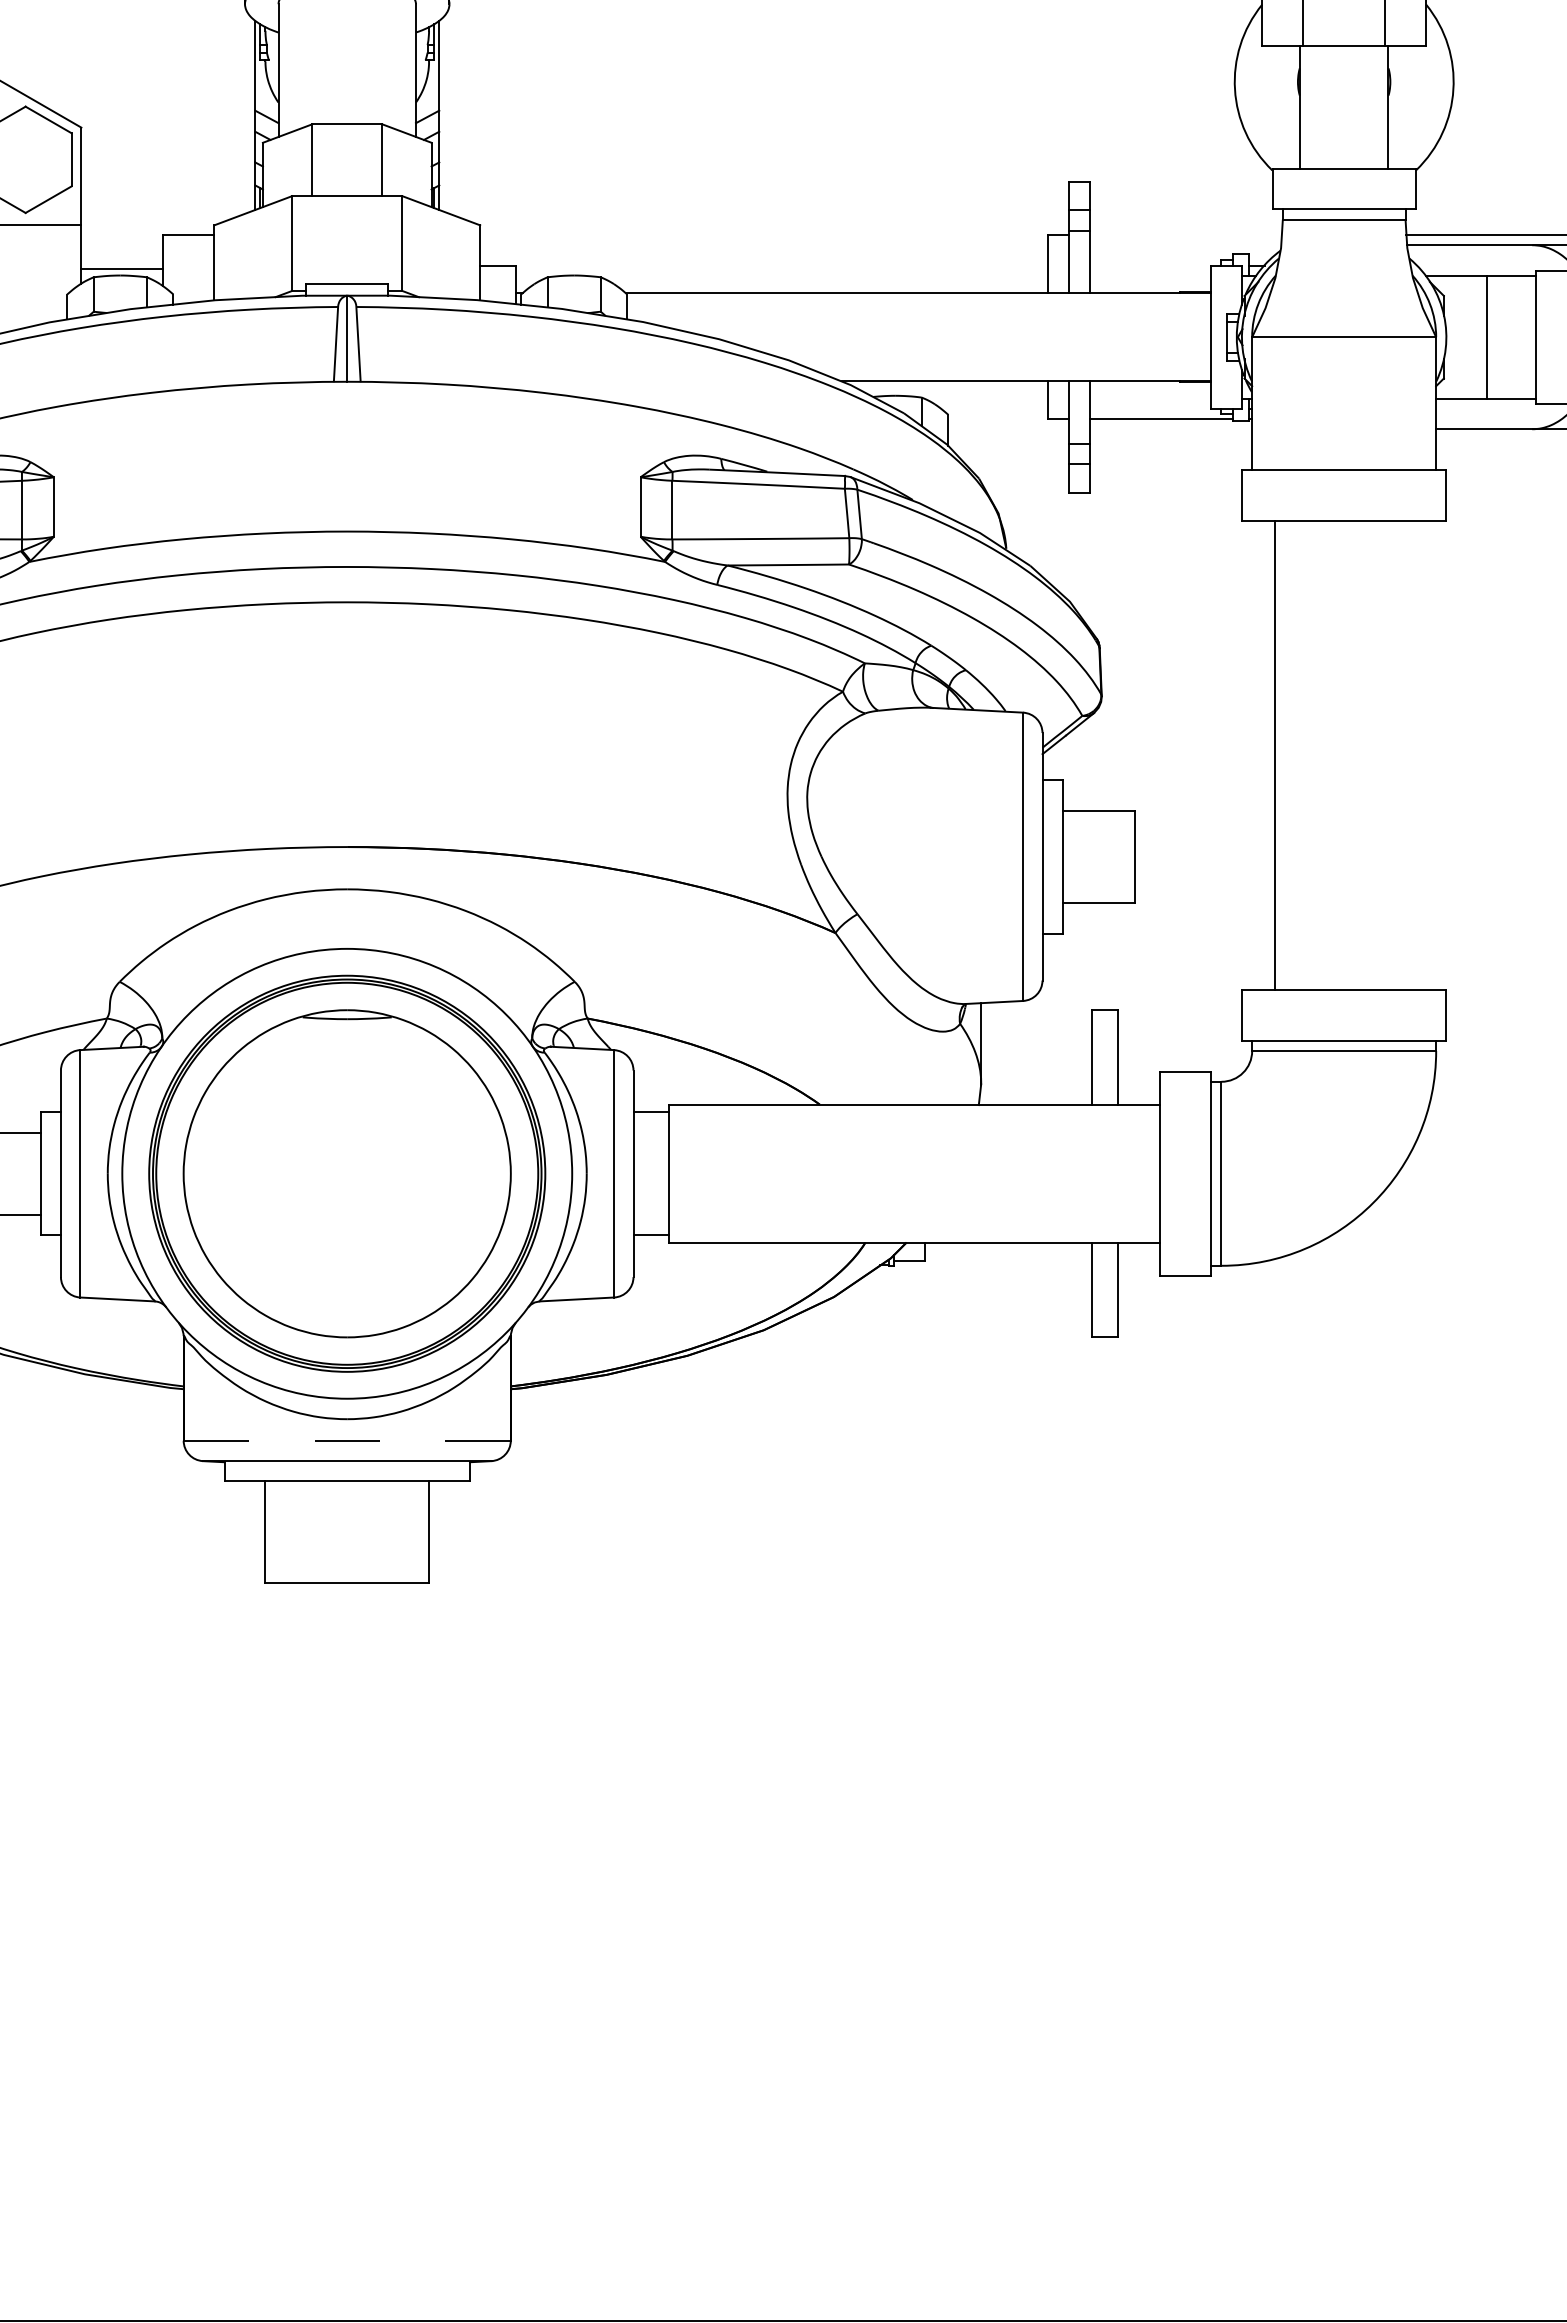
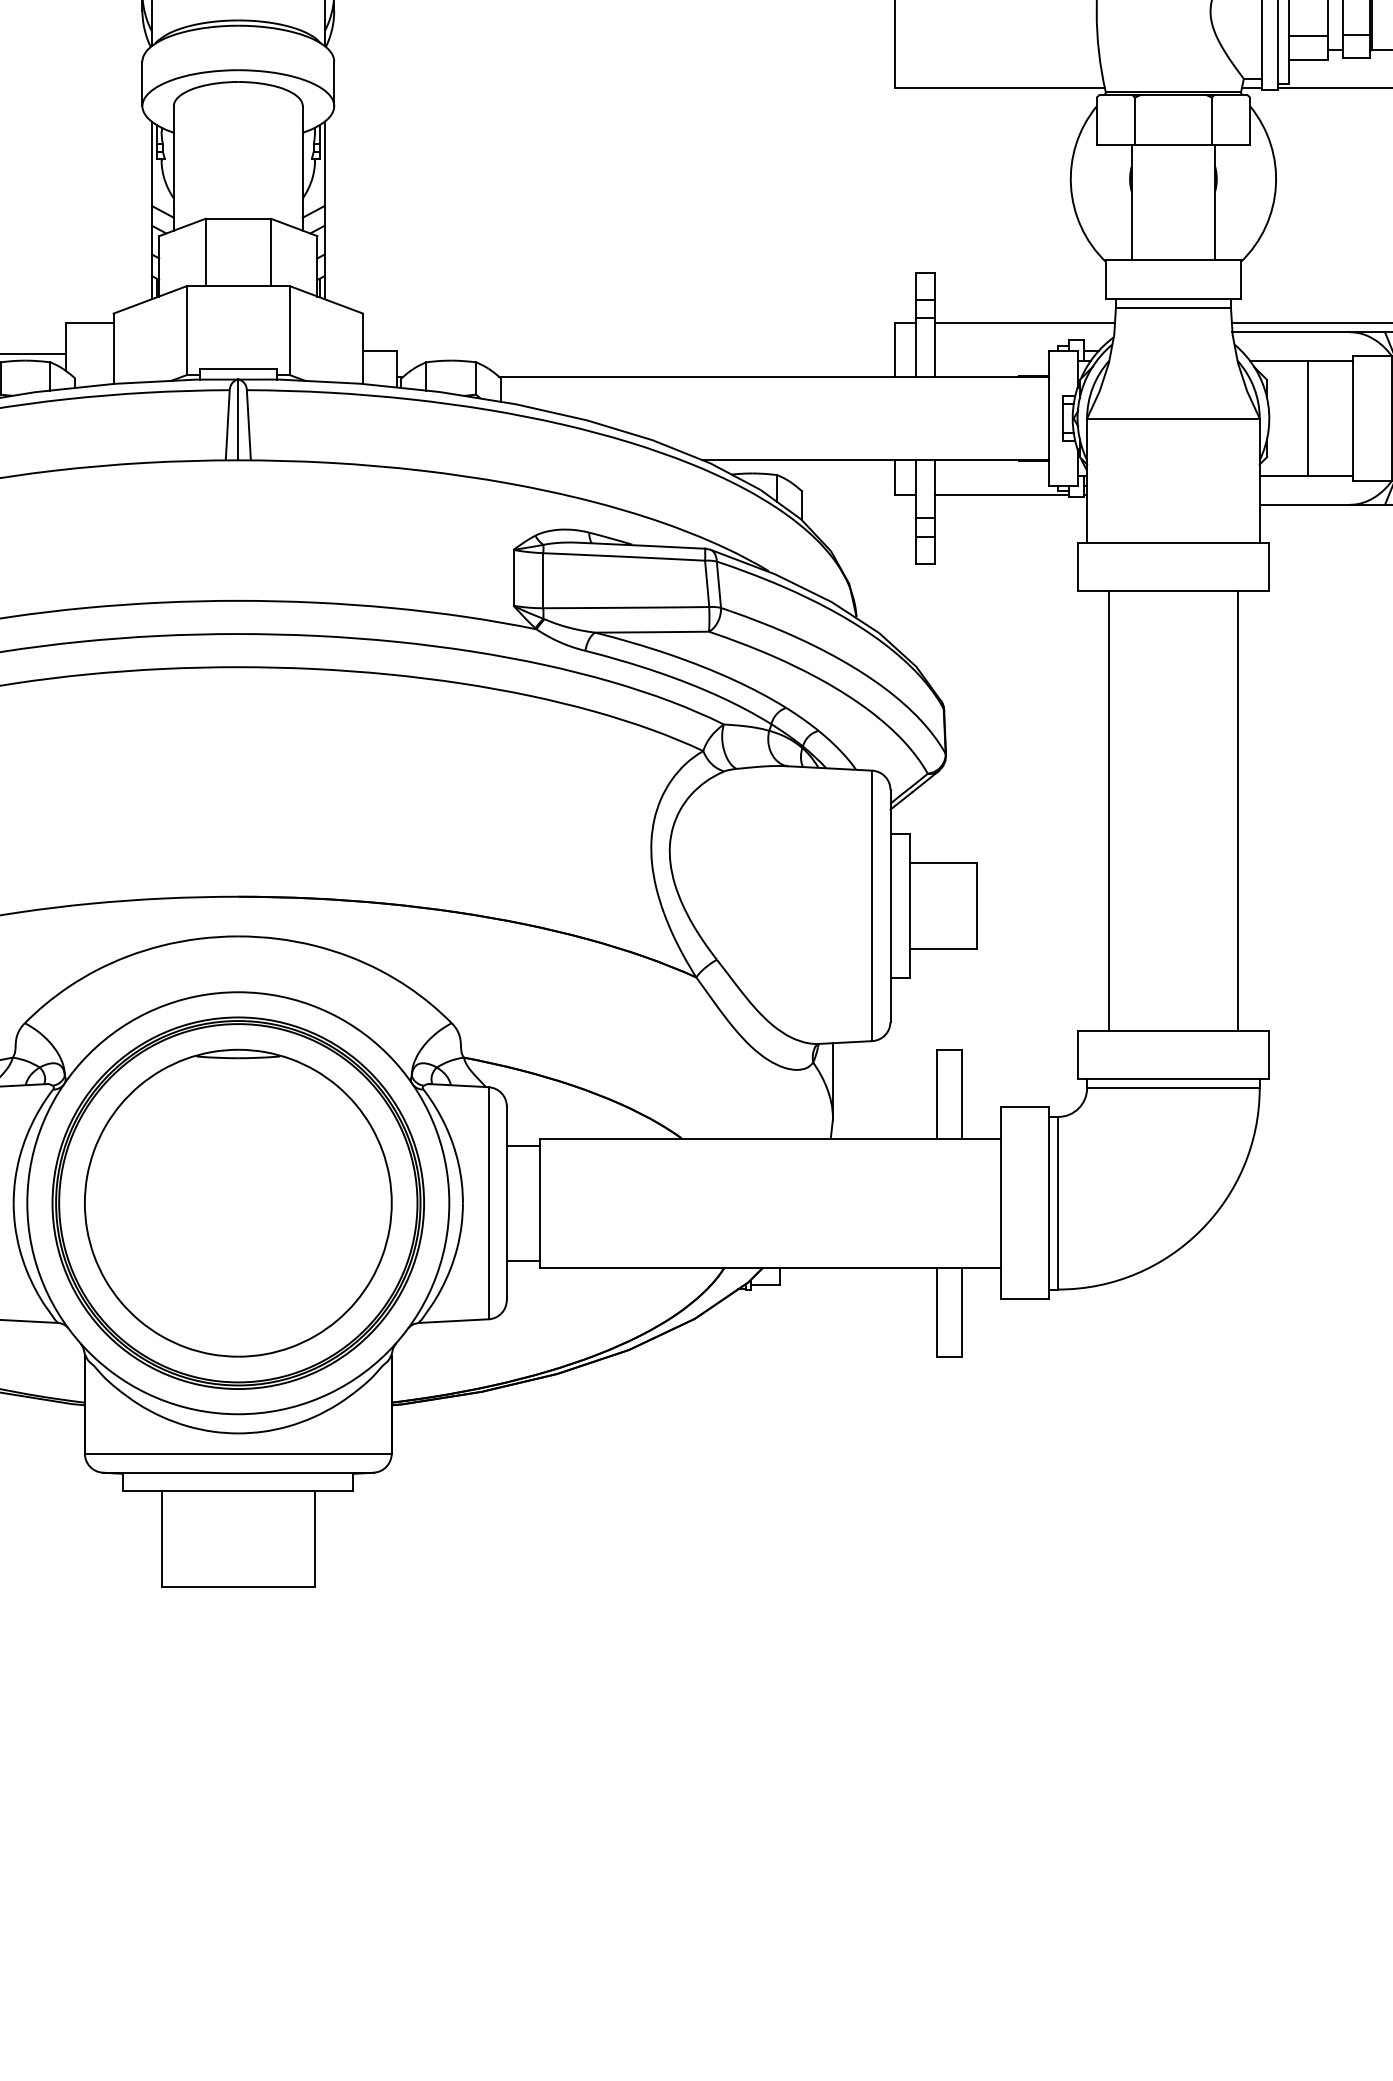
line: (1185, 234) -> (1024, 322), added
line: (1412, 755) -> (1237, 810), added
line: (347, 1440) -> (238, 1453), dashed -> solid

